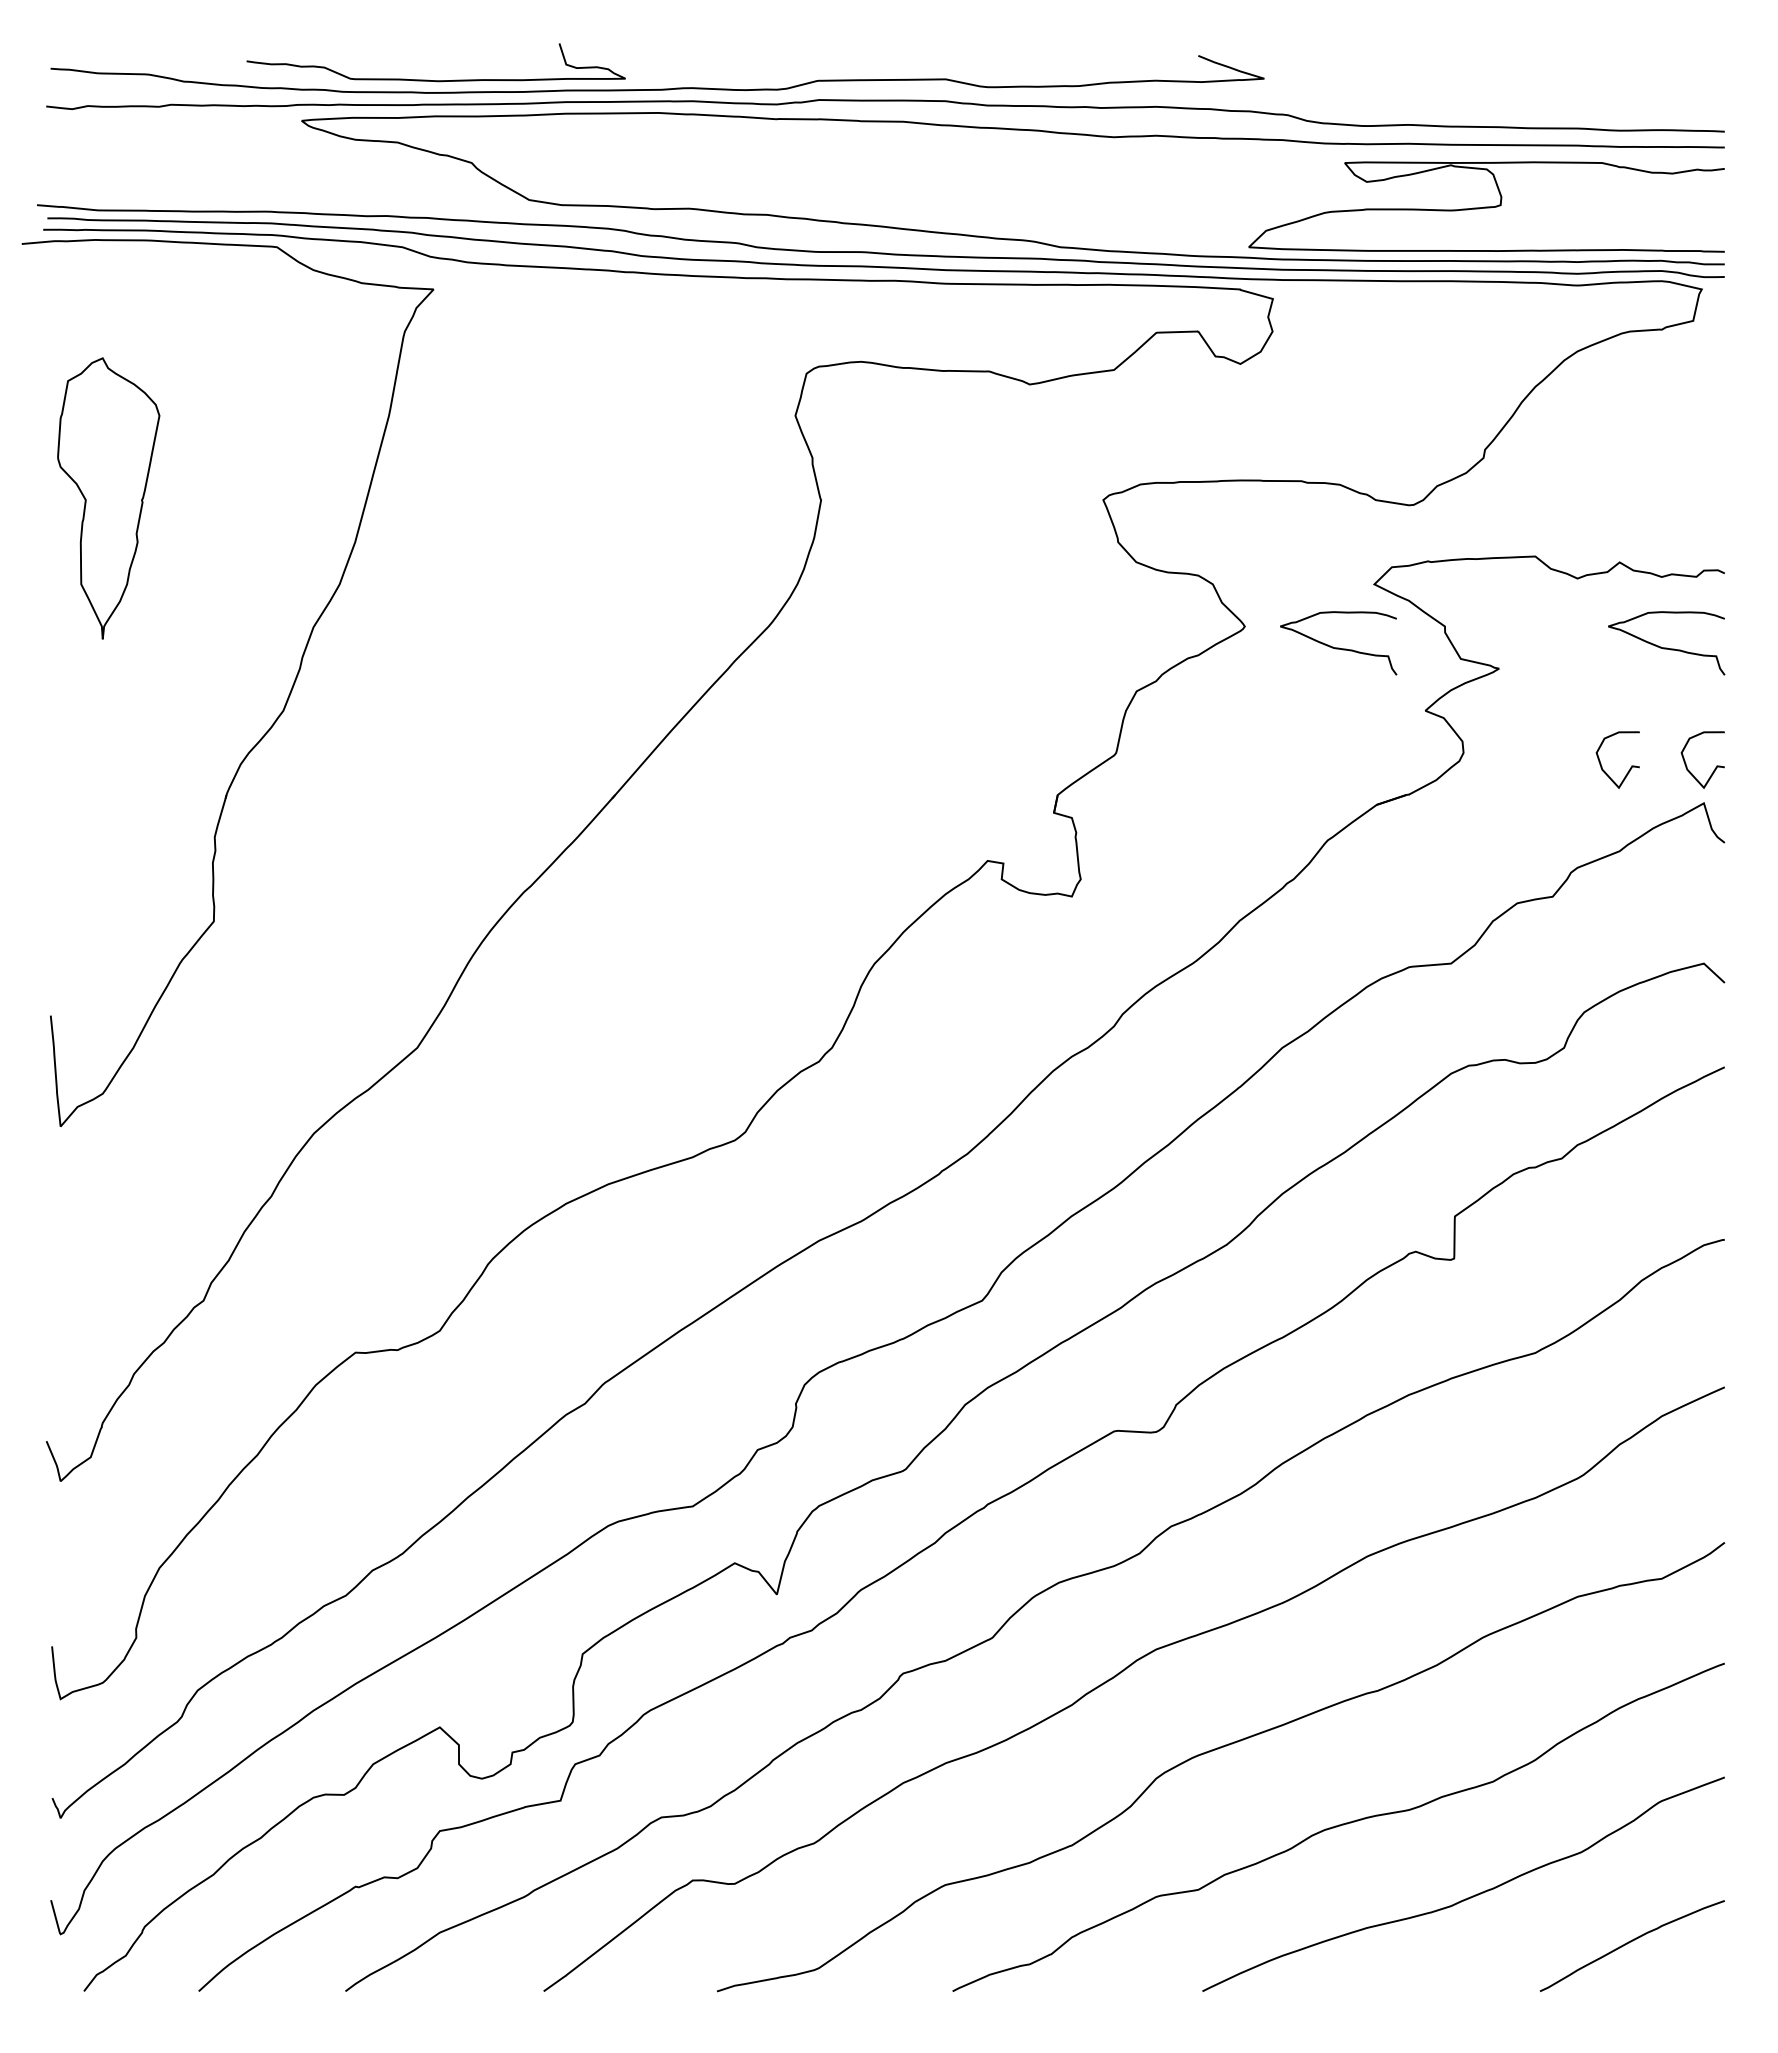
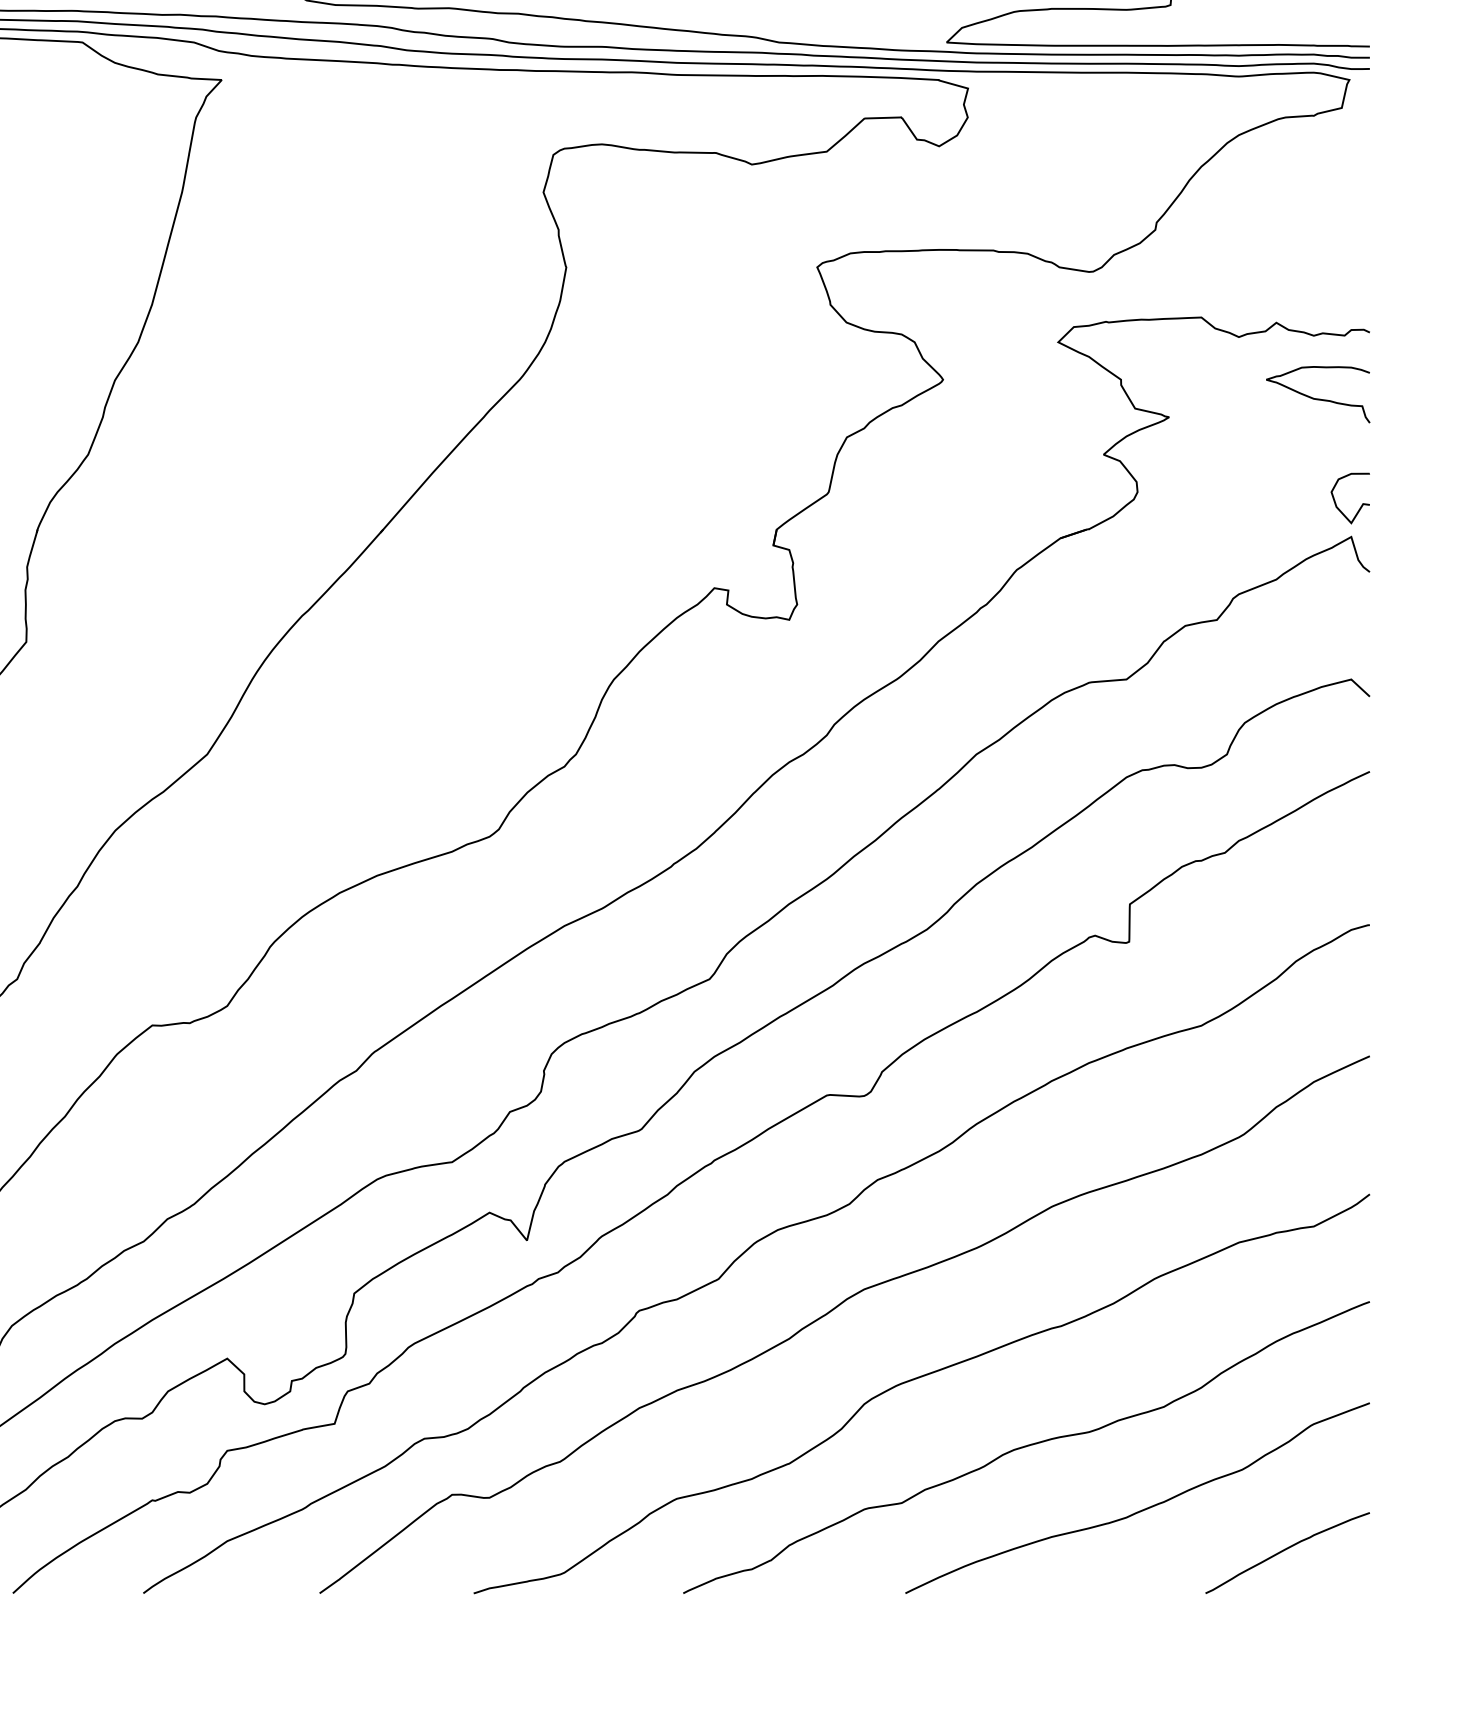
curve: (1338, 647) -> (1026, 398), removed
curve: (1629, 768) -> (1285, 506), removed

